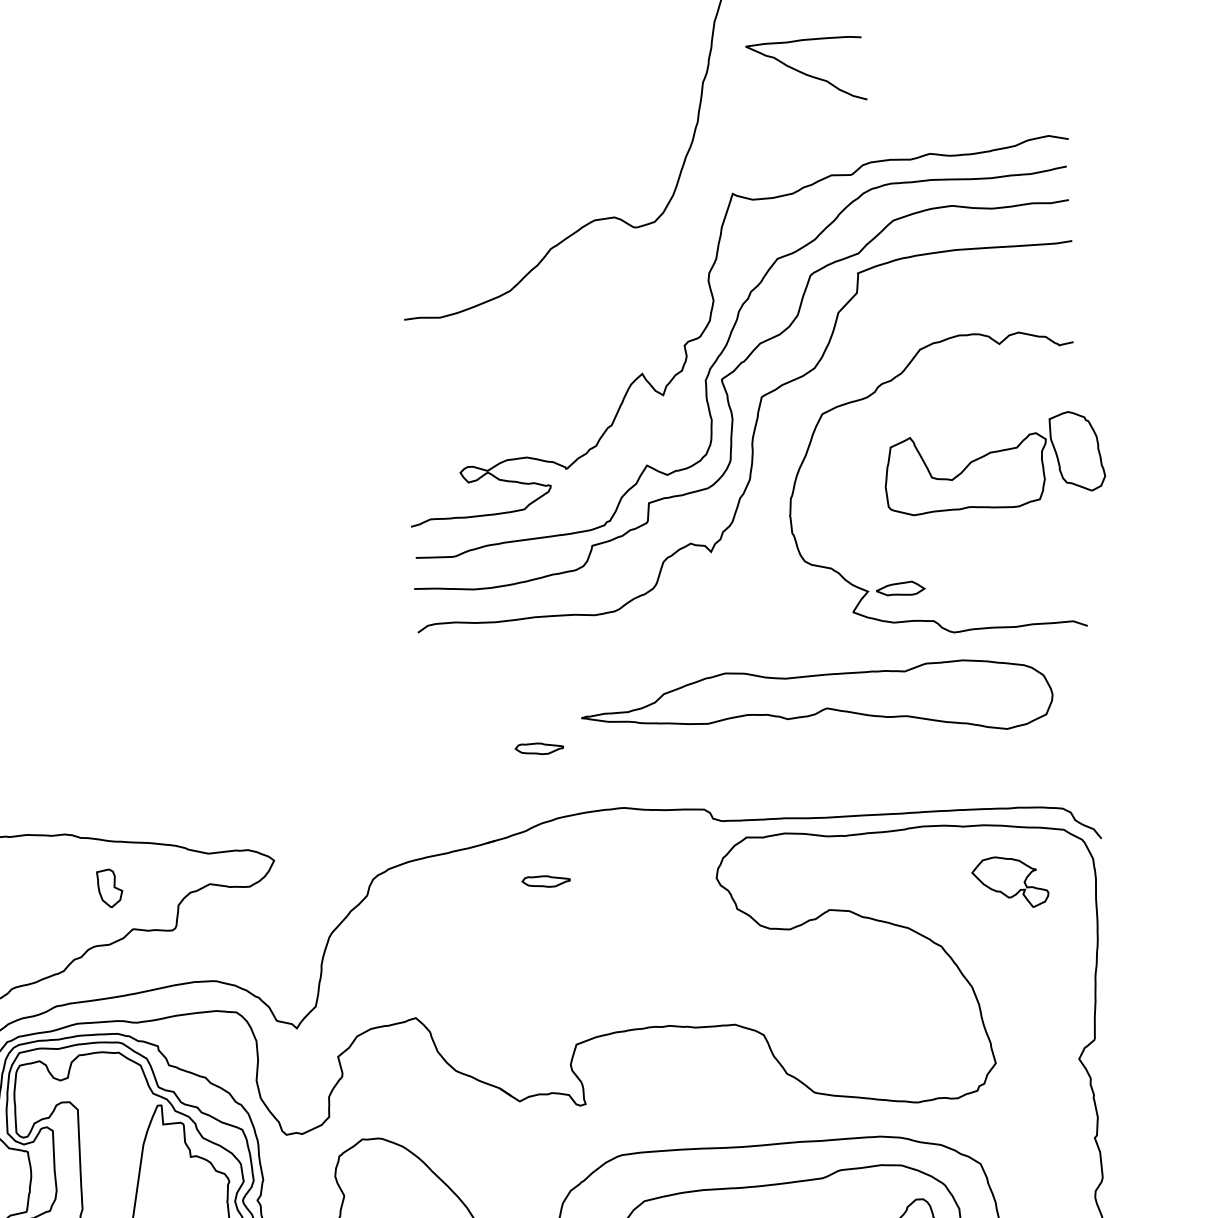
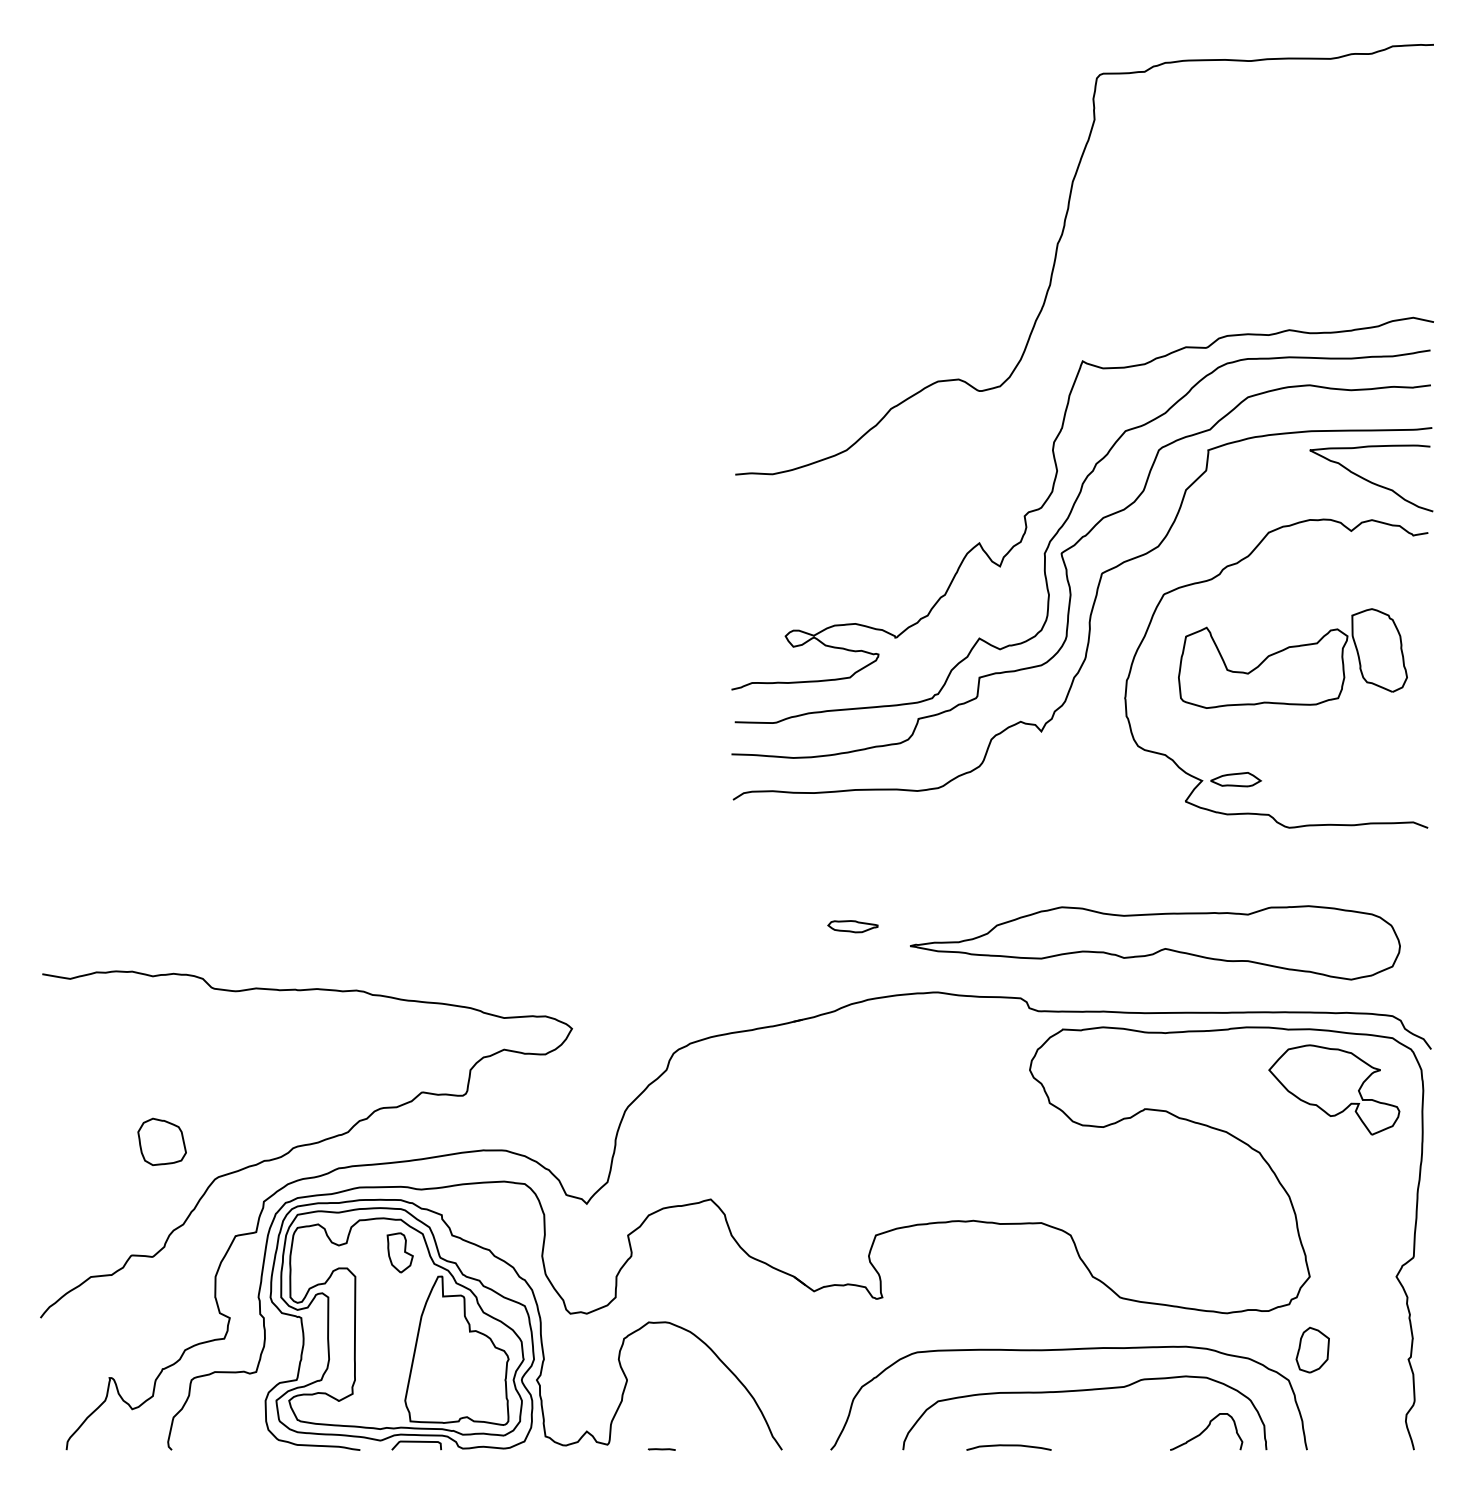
curve: (804, 72) -> (1369, 480), moved
part: (994, 463) -> (1292, 658), moved
part: (817, 702) -> (1155, 942), moved
part: (545, 881) -> (852, 1064), removed
part: (1010, 881) -> (1334, 1089), size x1.67
part: (109, 888) -> (399, 1252), moved
part: (1001, 1133) -> (1312, 1349), added

